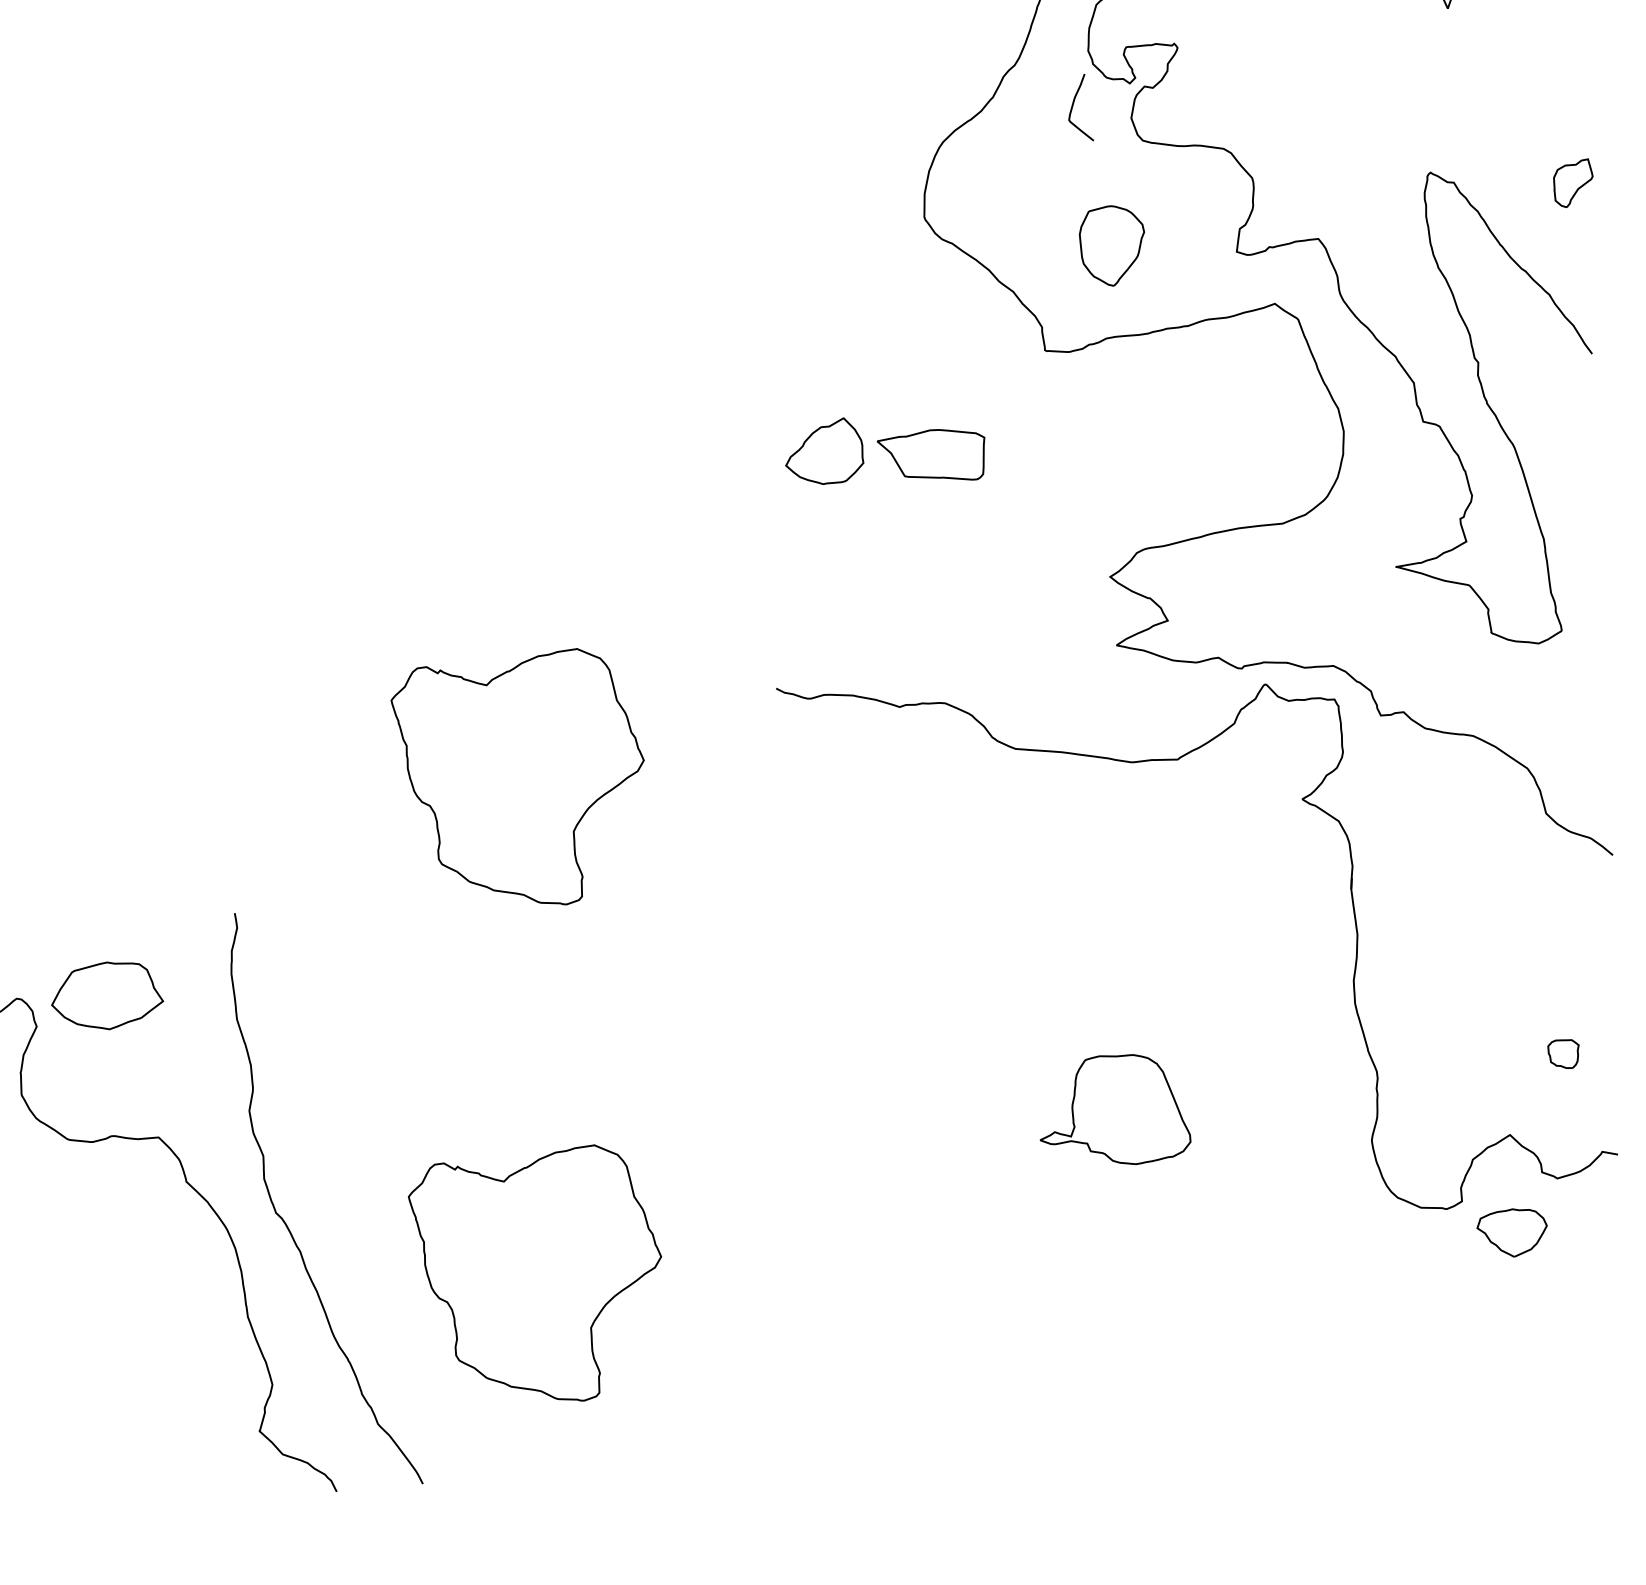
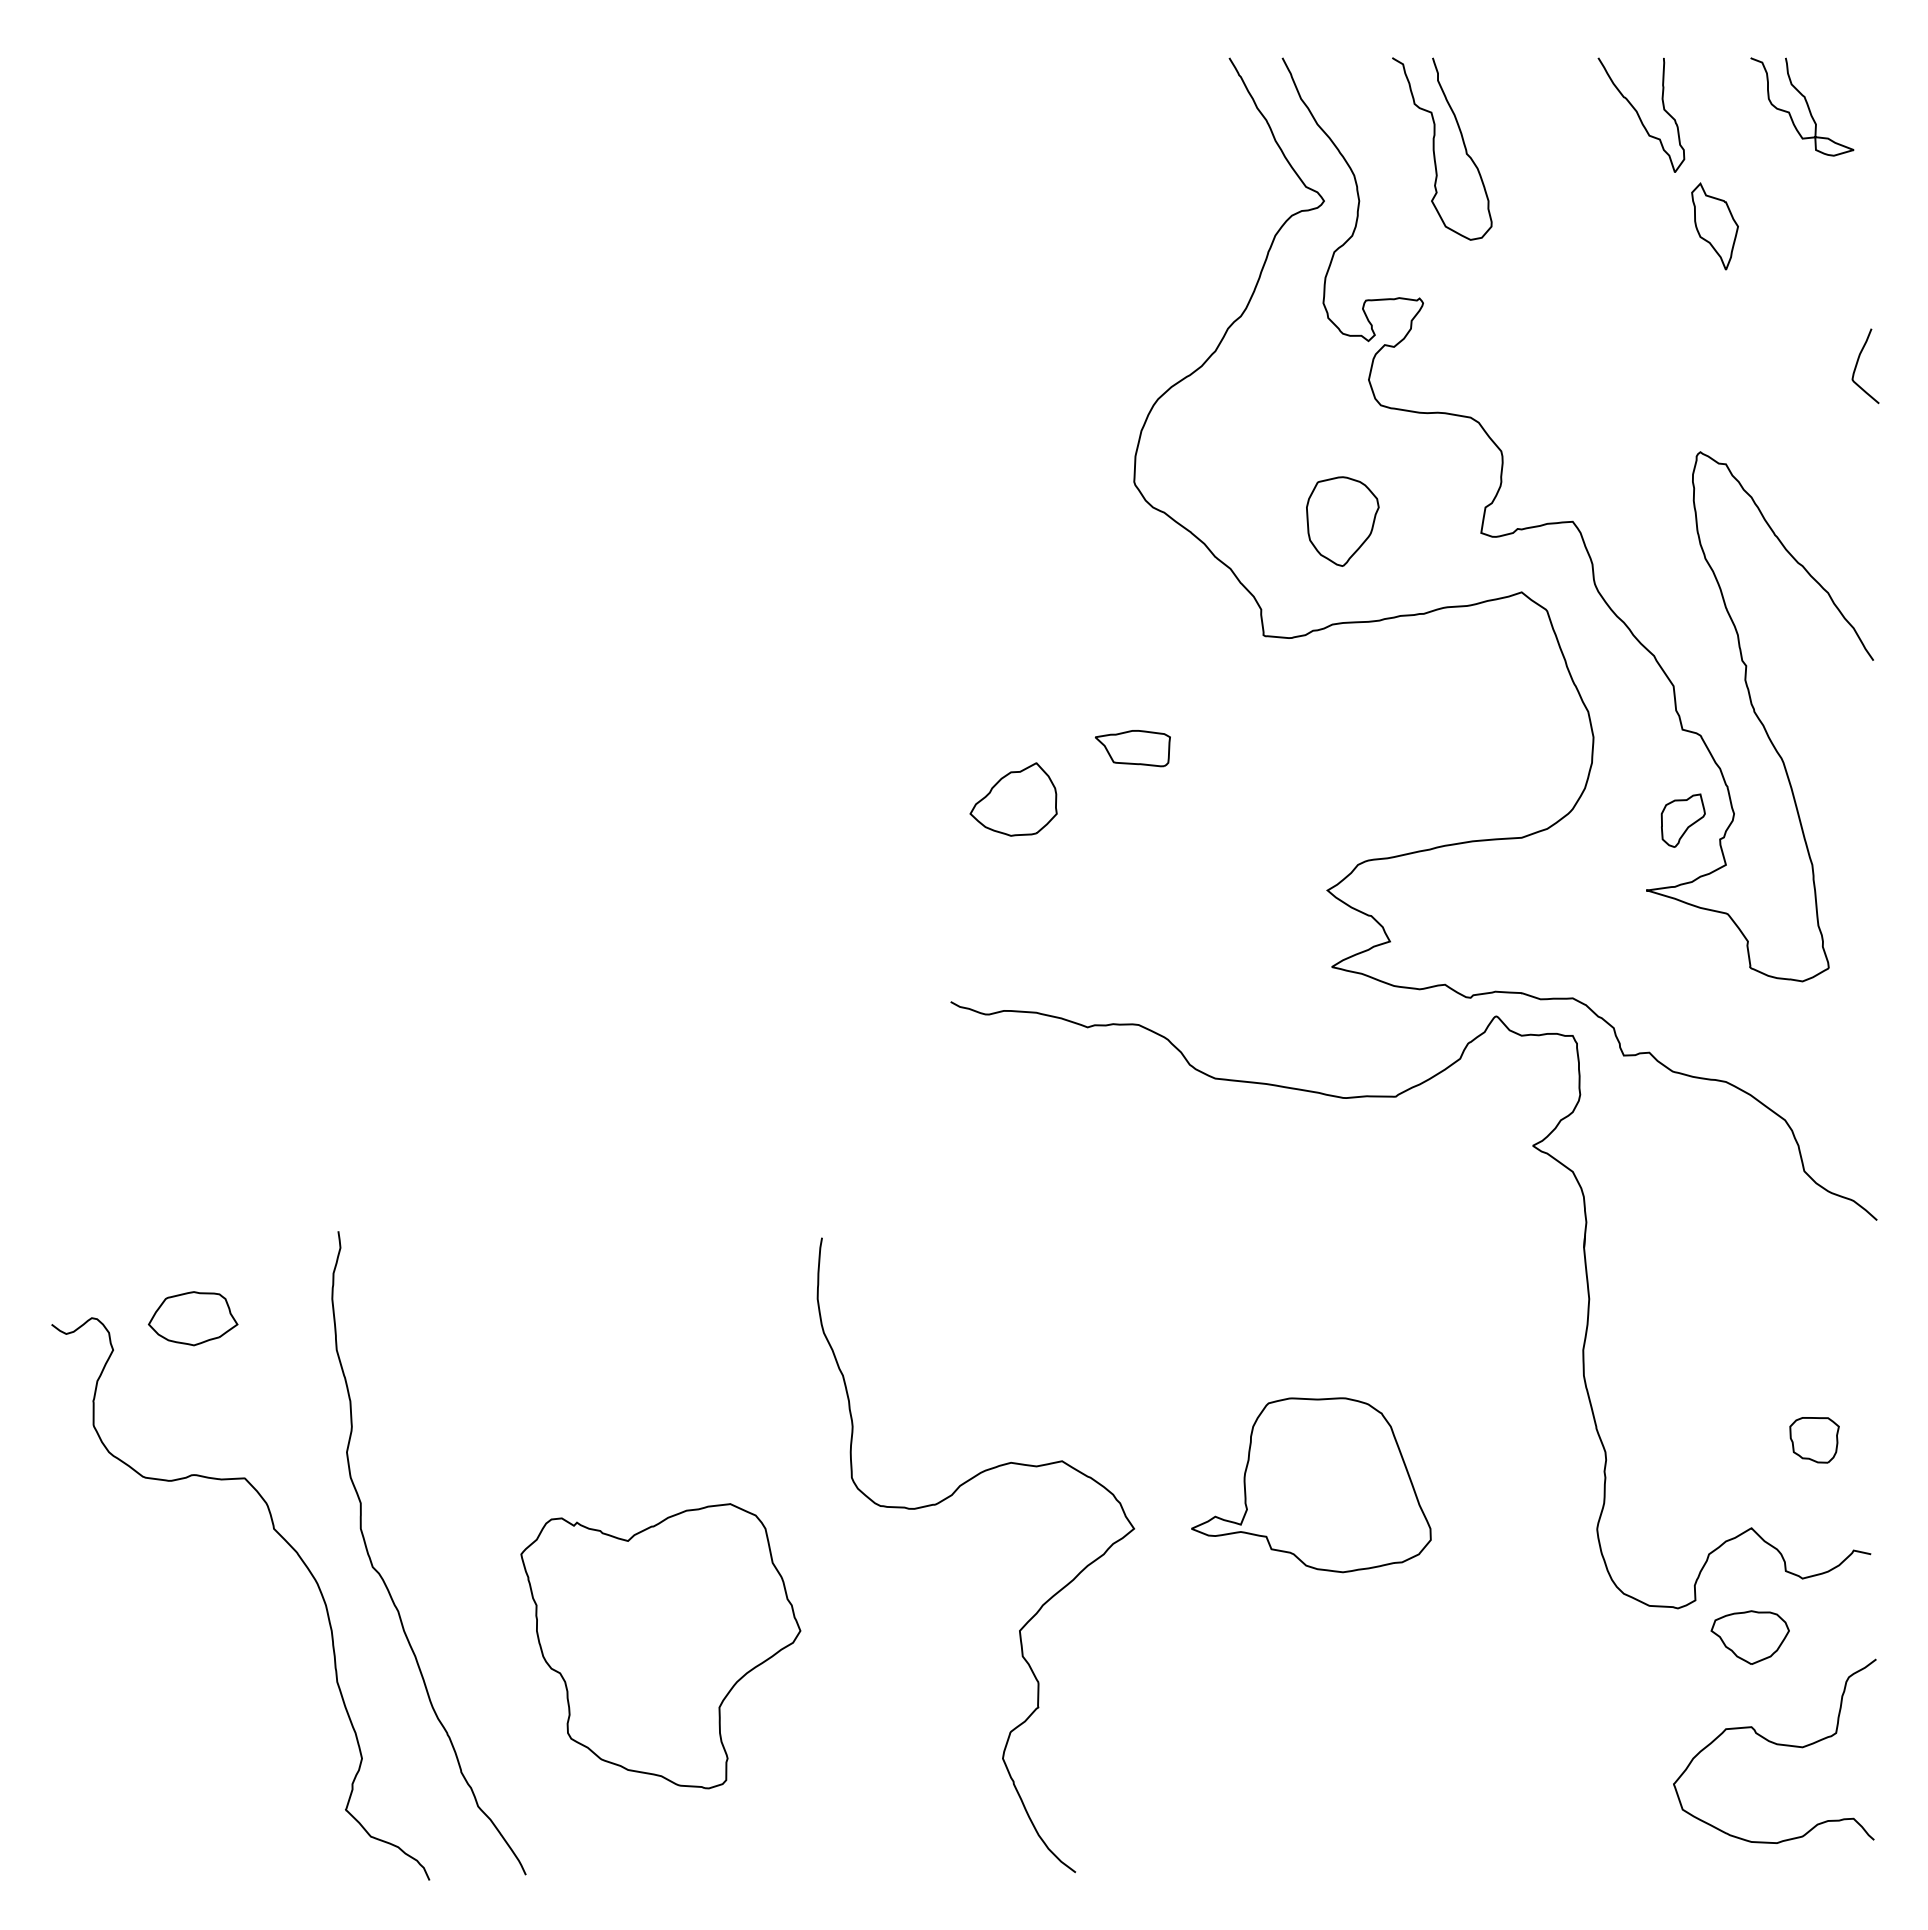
curve: (1074, 104) -> (1858, 362), moved
part: (1572, 183) -> (1682, 820), moved
part: (824, 451) -> (1013, 799), moved
part: (931, 455) -> (1132, 748), size x0.62
part: (519, 778) -> (660, 1092), removed
part: (107, 995) -> (193, 1318), size x0.71
part: (1563, 1054) -> (1814, 1440), size x1.43
part: (1114, 1110) -> (1311, 1485), size x1.43
curve: (785, 1136) -> (943, 1501), added
curve: (1540, 1328) -> (1777, 1745), added

